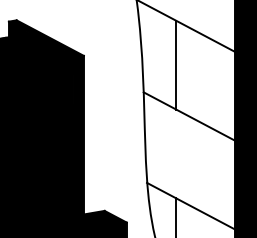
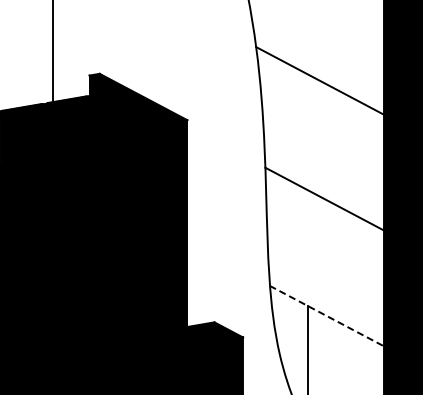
line: (176, 65) -> (307, 132), removed
line: (190, 206) -> (326, 316), solid -> dashed

